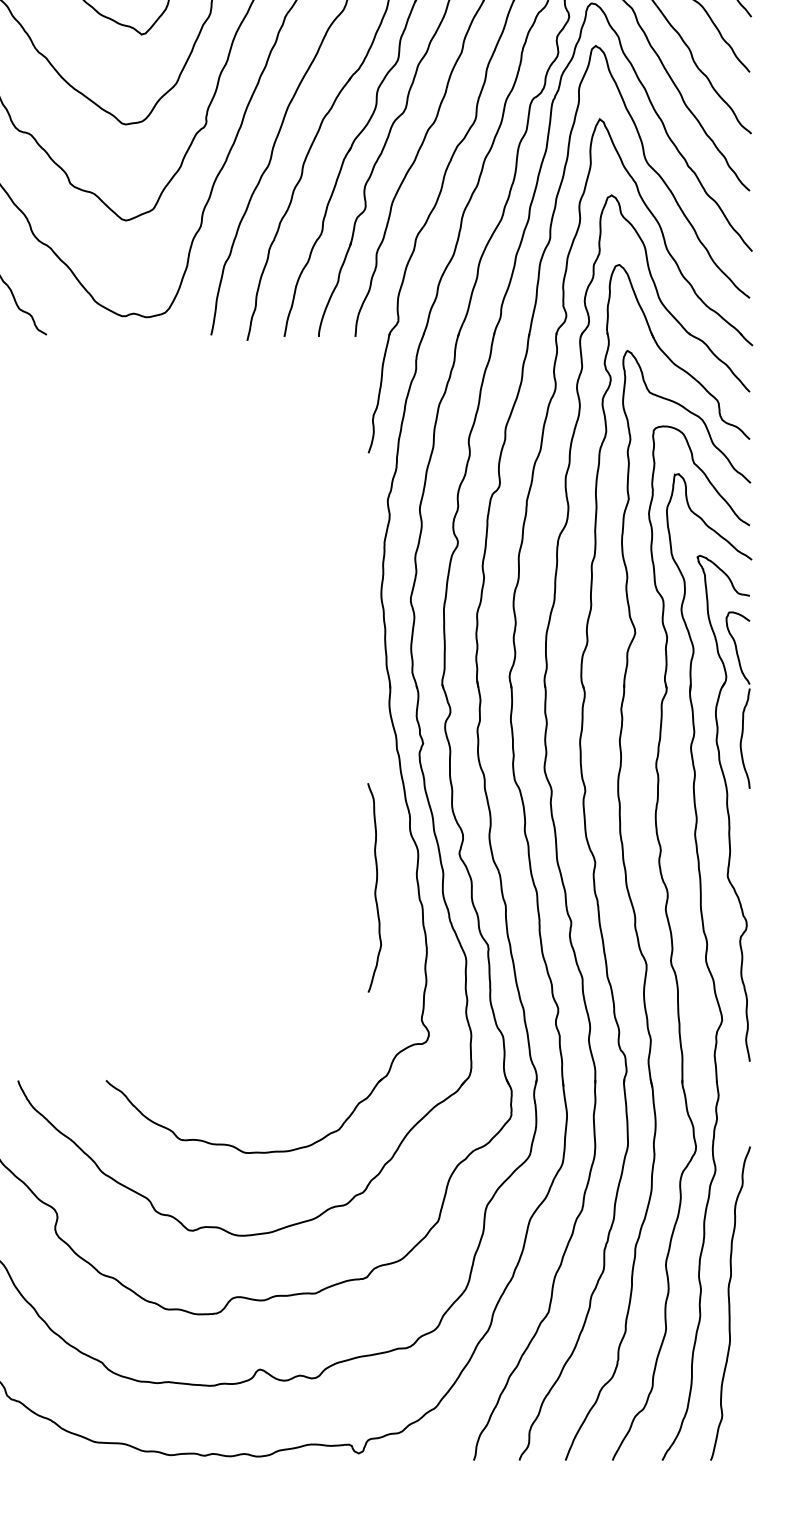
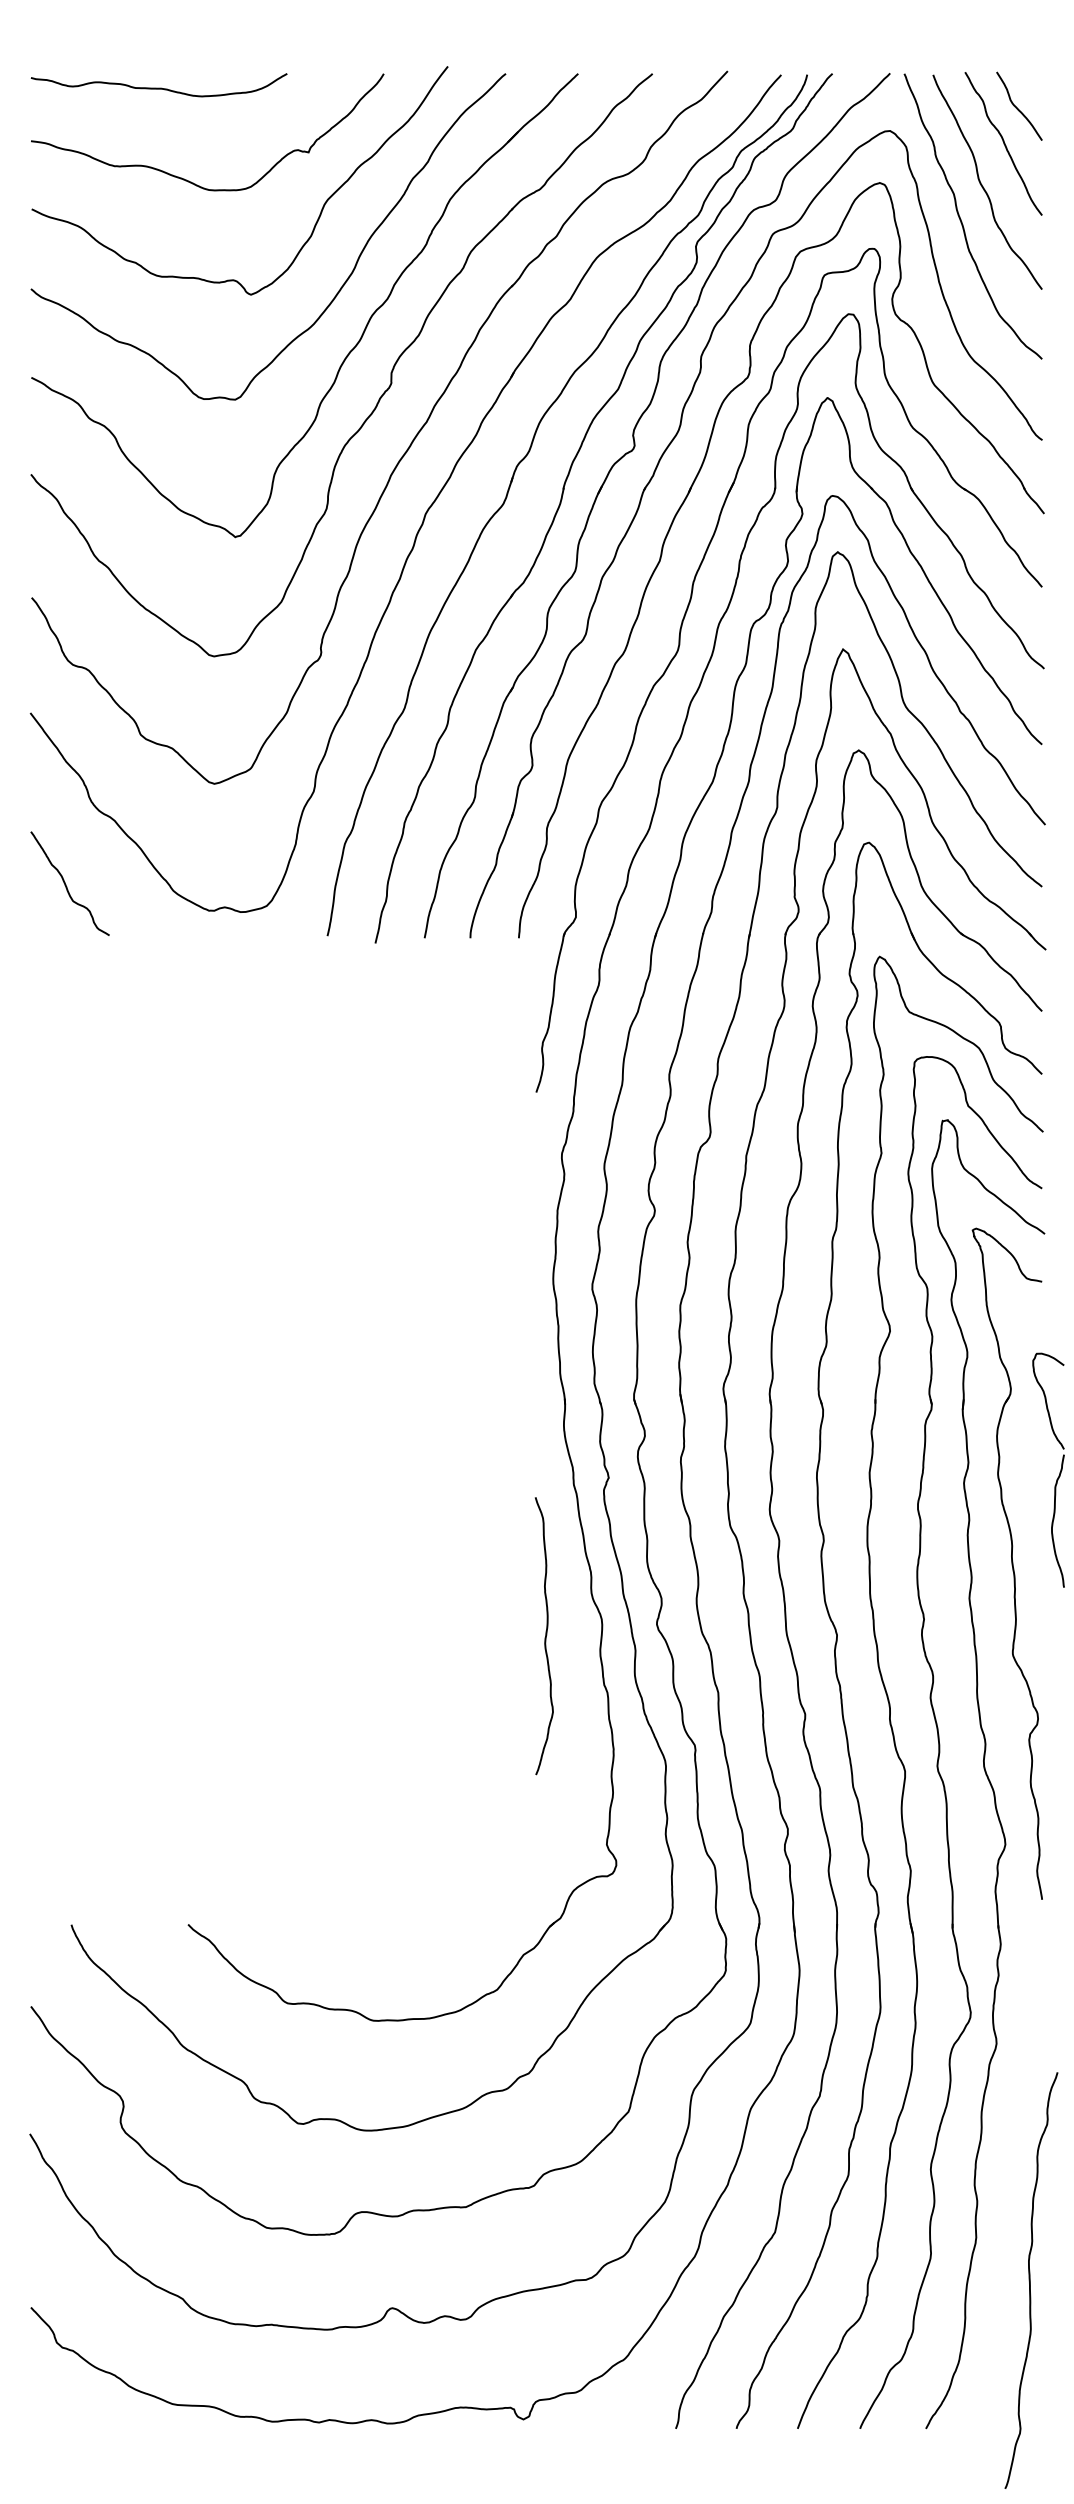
part: (746, 701) -> (1059, 1472), moved
curve: (374, 888) -> (544, 1637), moved
curve: (729, 1303) -> (1030, 2280), moved

